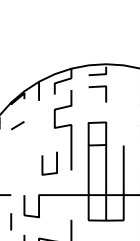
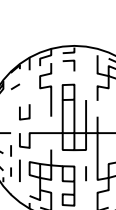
curve: (43, 164) -> (20, 112), moved

